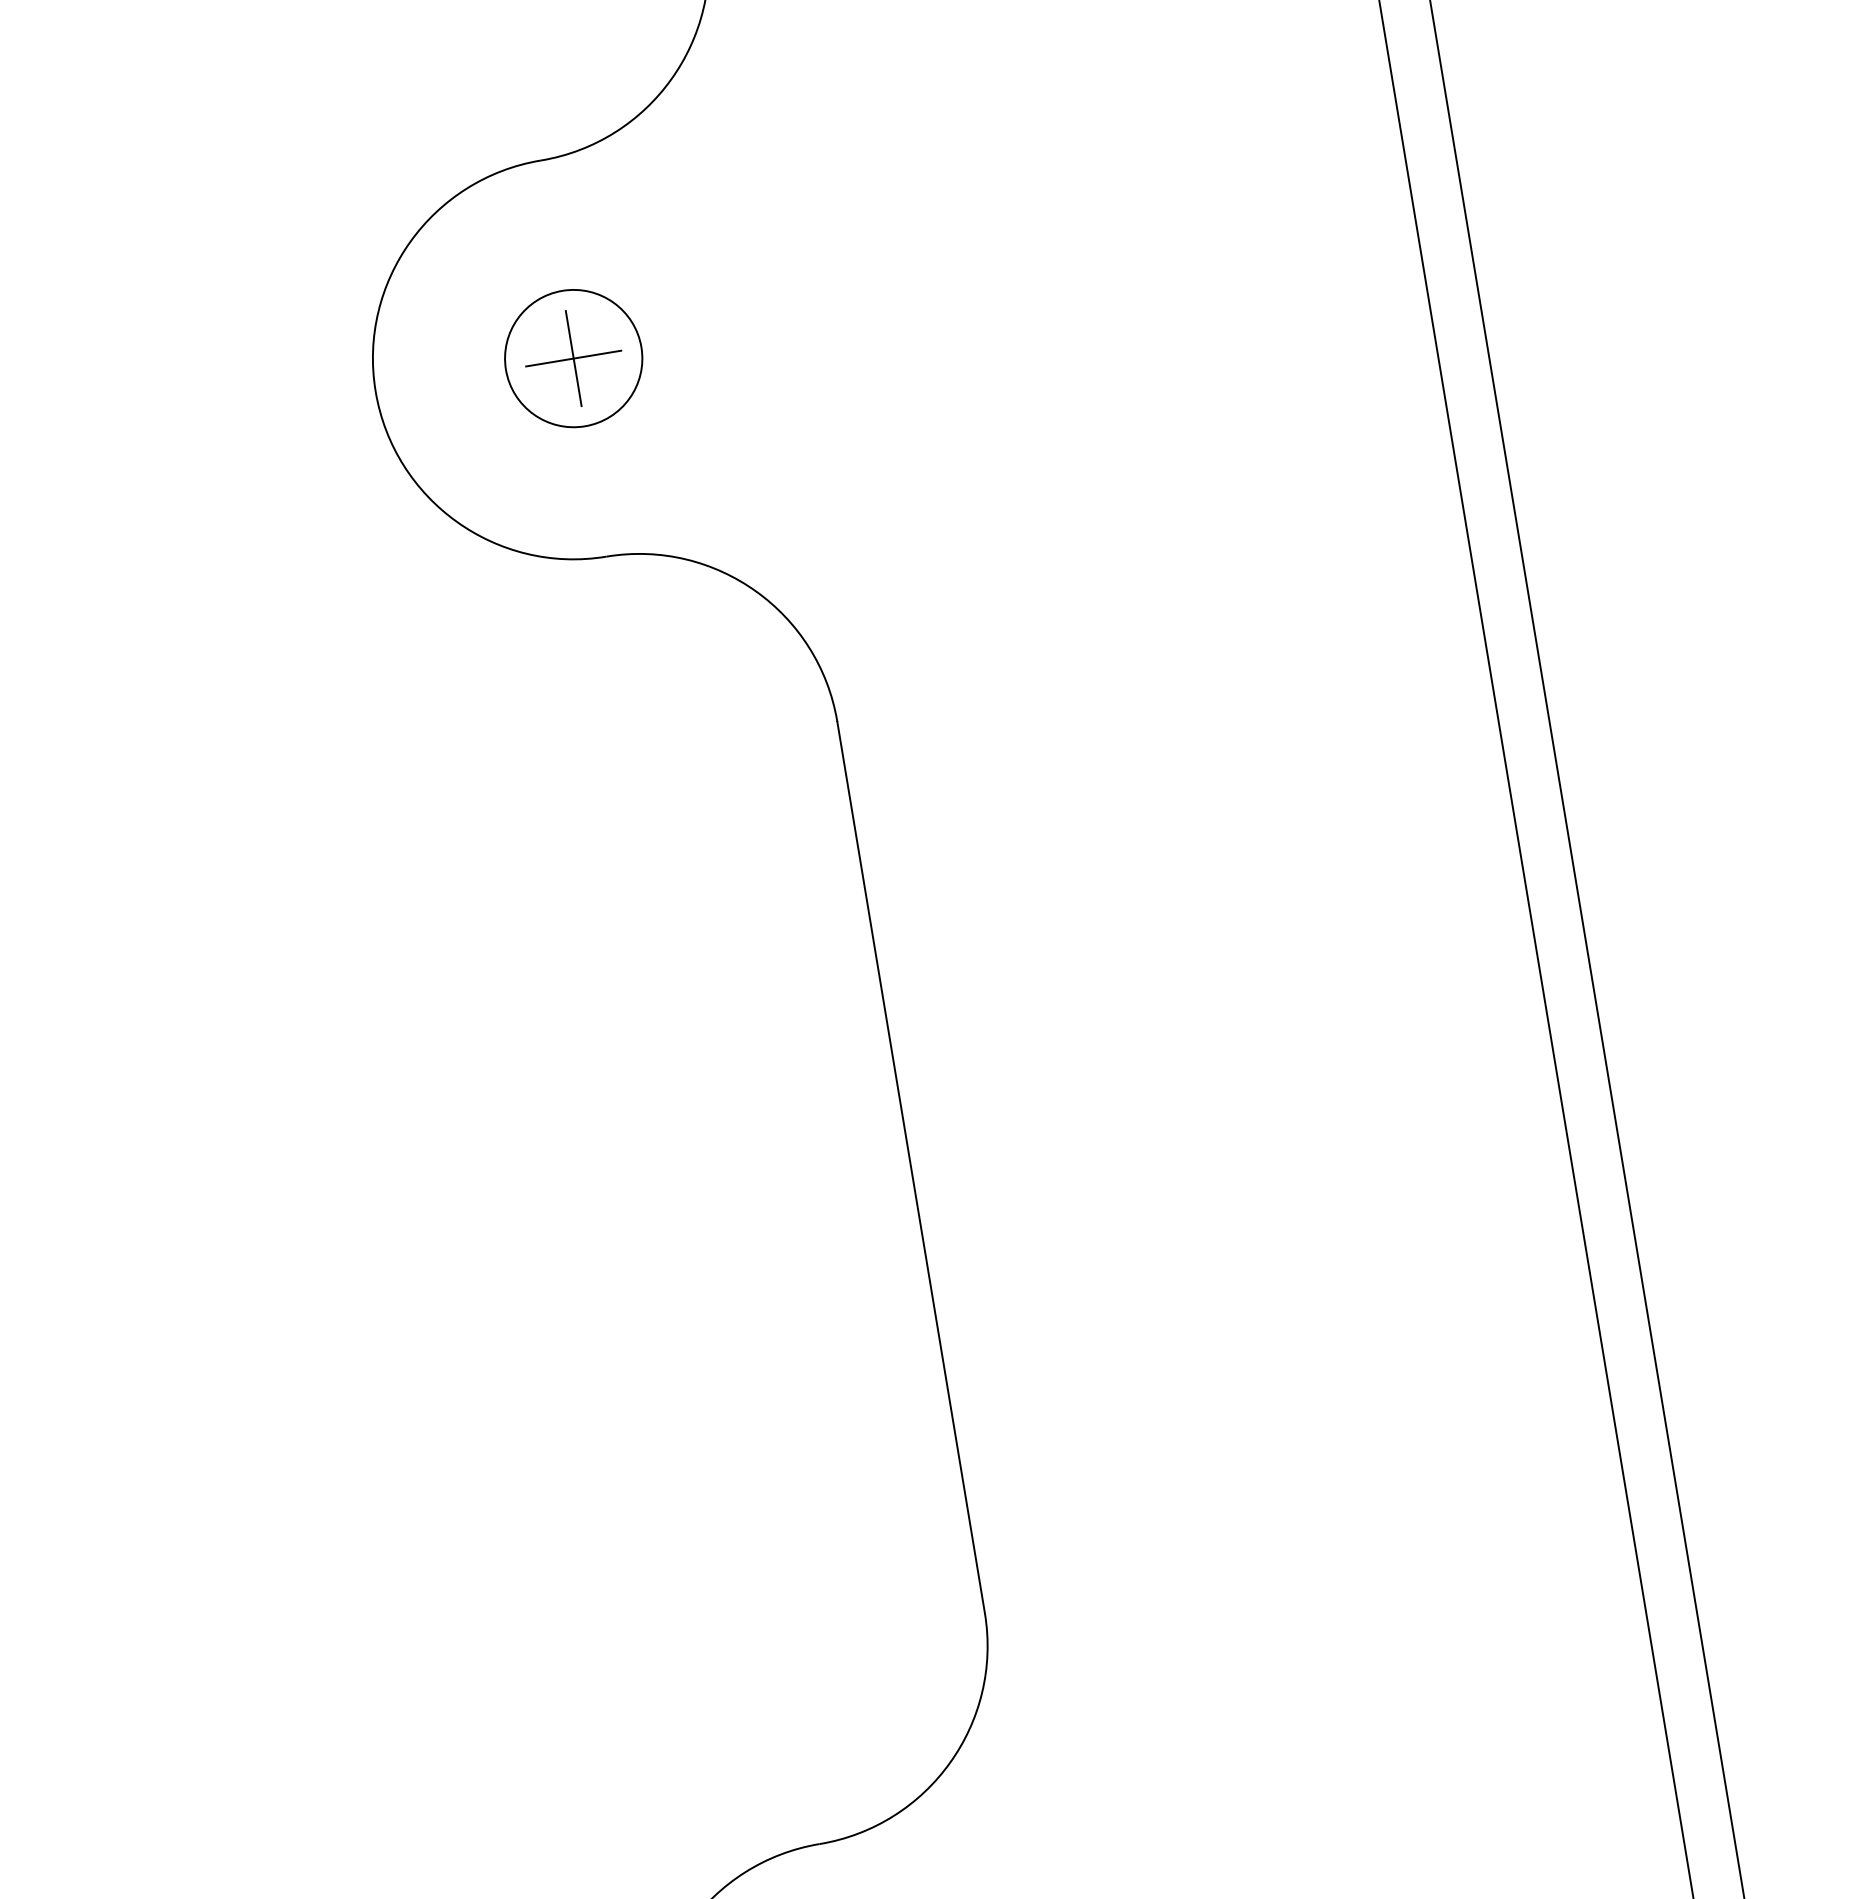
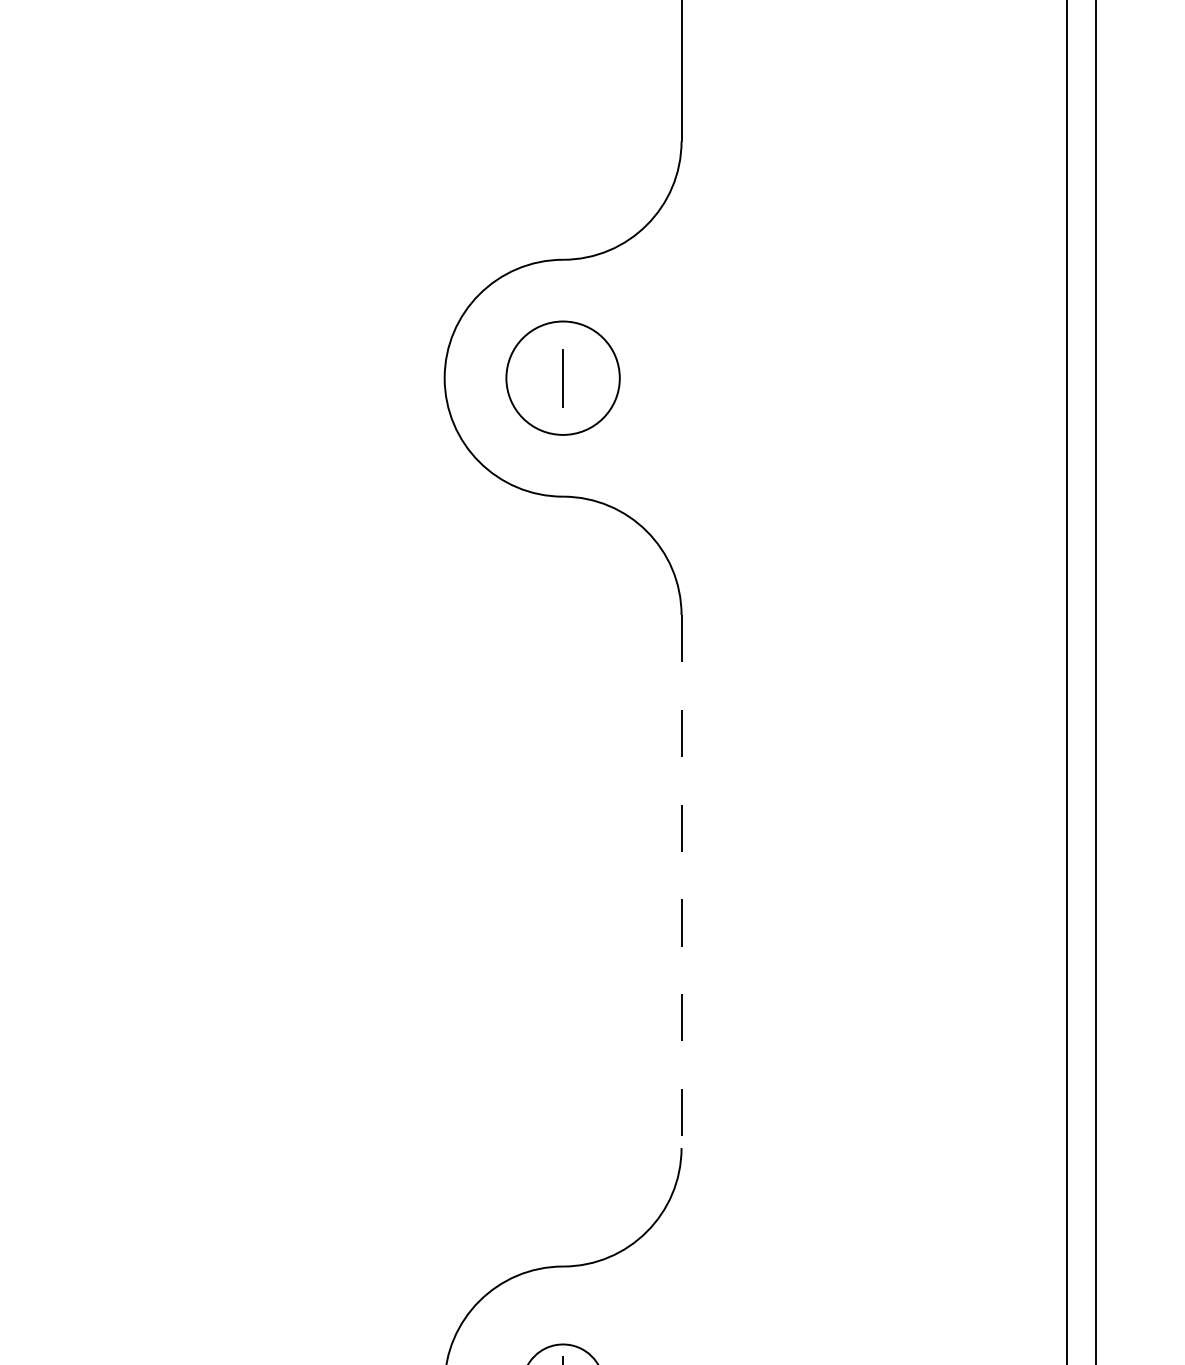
circle: (572, 357) -> (562, 377), size x1.4
line: (572, 359) -> (562, 378), removed
line: (911, 1169) -> (681, 882), solid -> dashed

